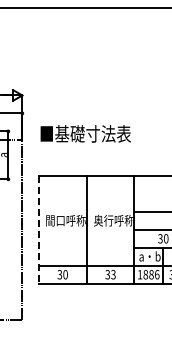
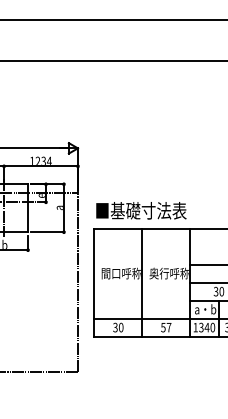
text: (85, 133) -> (141, 210), moved
line: (38, 229) -> (94, 282), dashed -> solid
text: (110, 274) -> (166, 327), 33 -> 57
text: (151, 274) -> (207, 327), 1886 -> 1340

